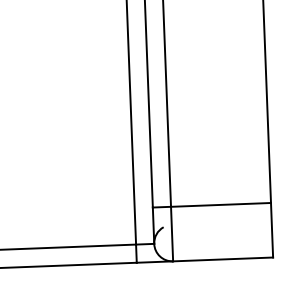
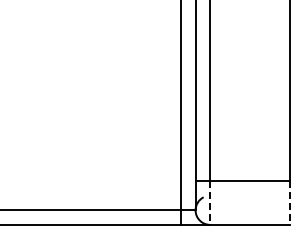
line: (272, 230) -> (290, 203), solid -> dashed
line: (172, 234) -> (210, 203), solid -> dashed

